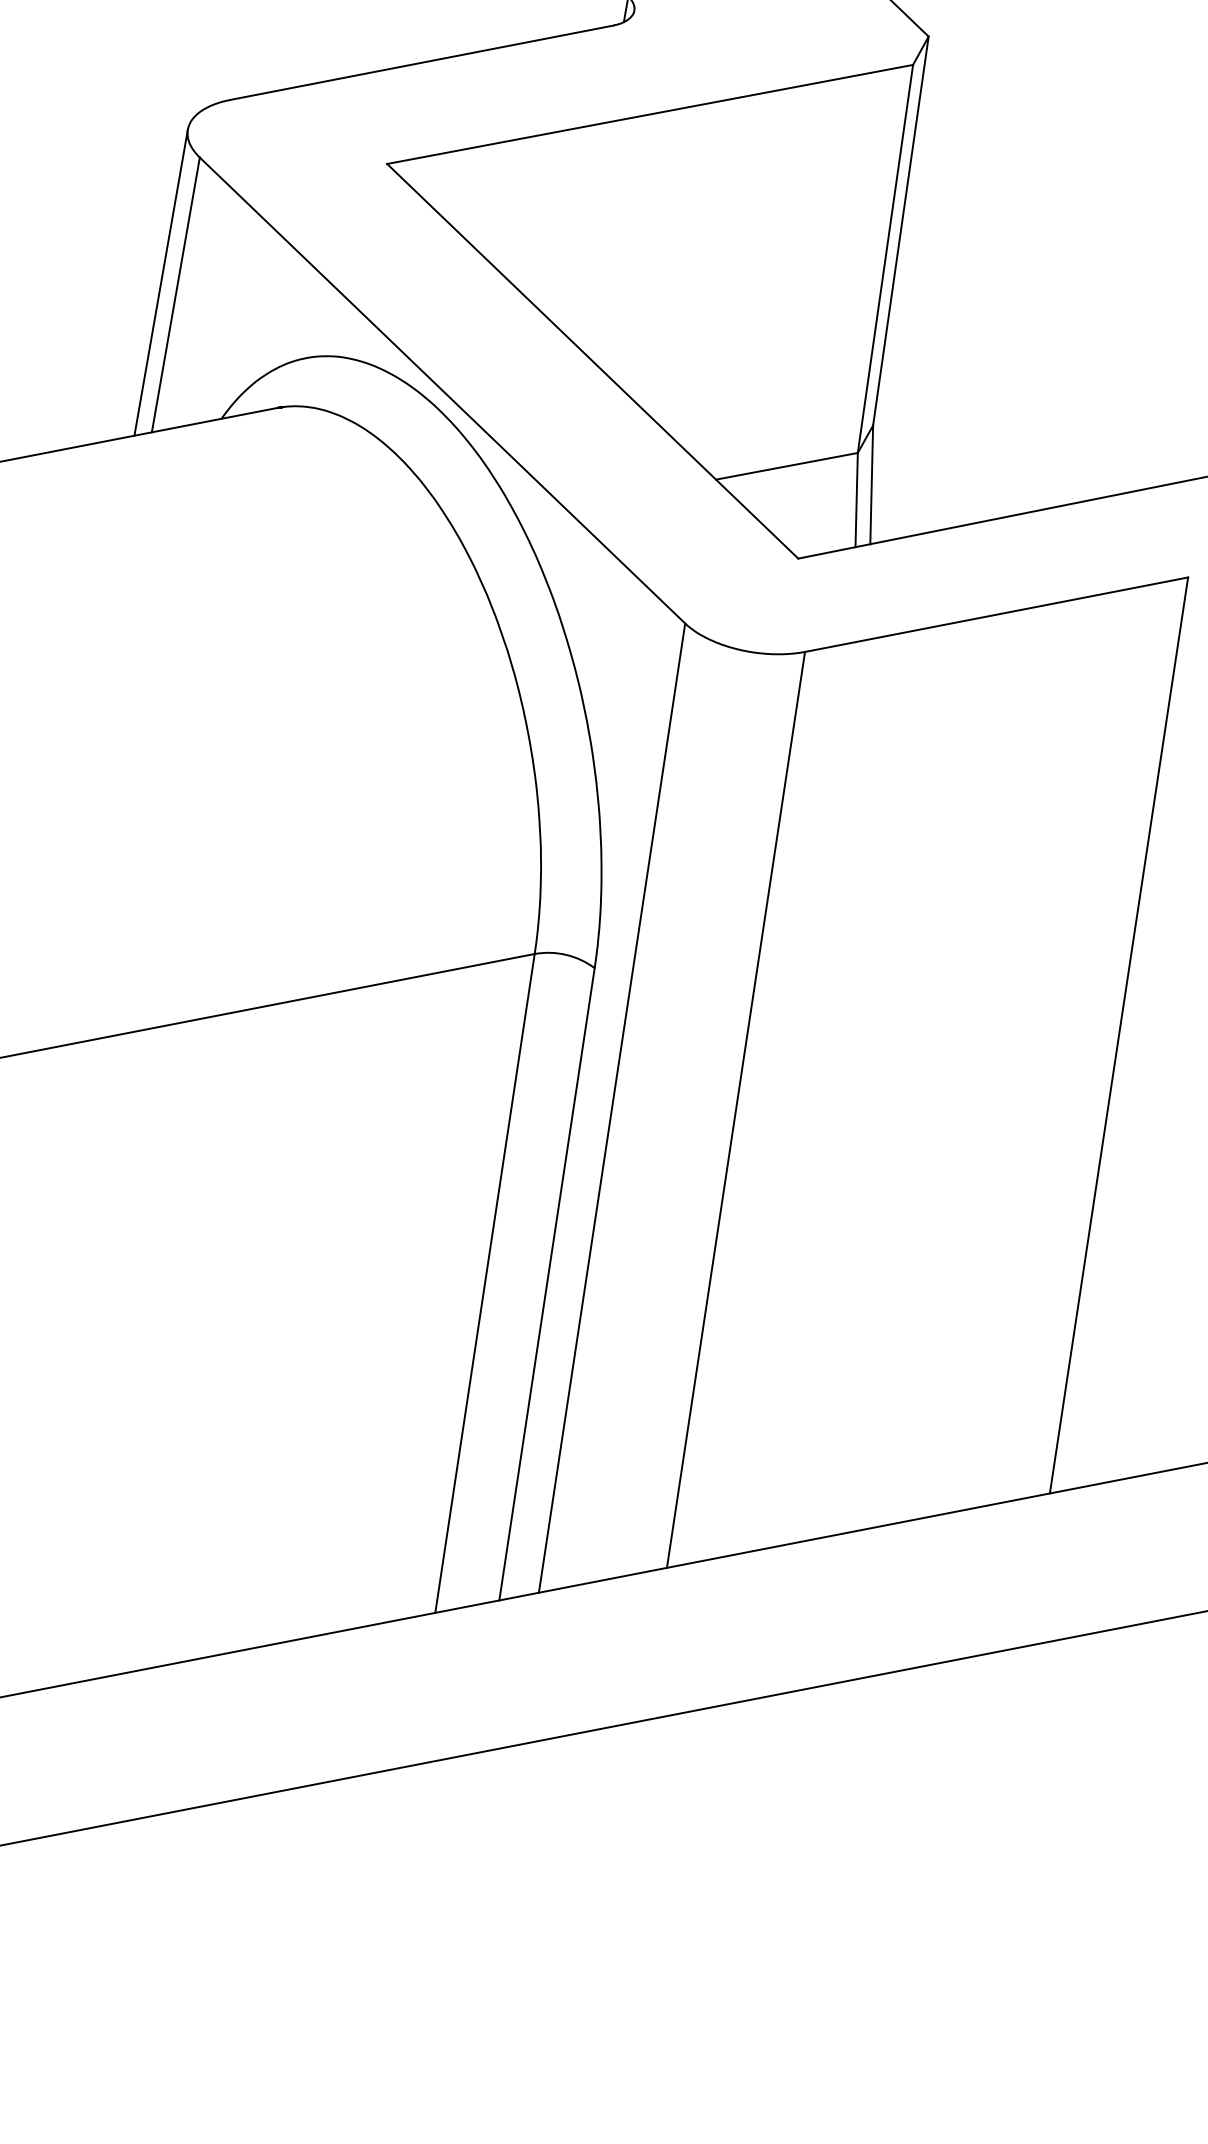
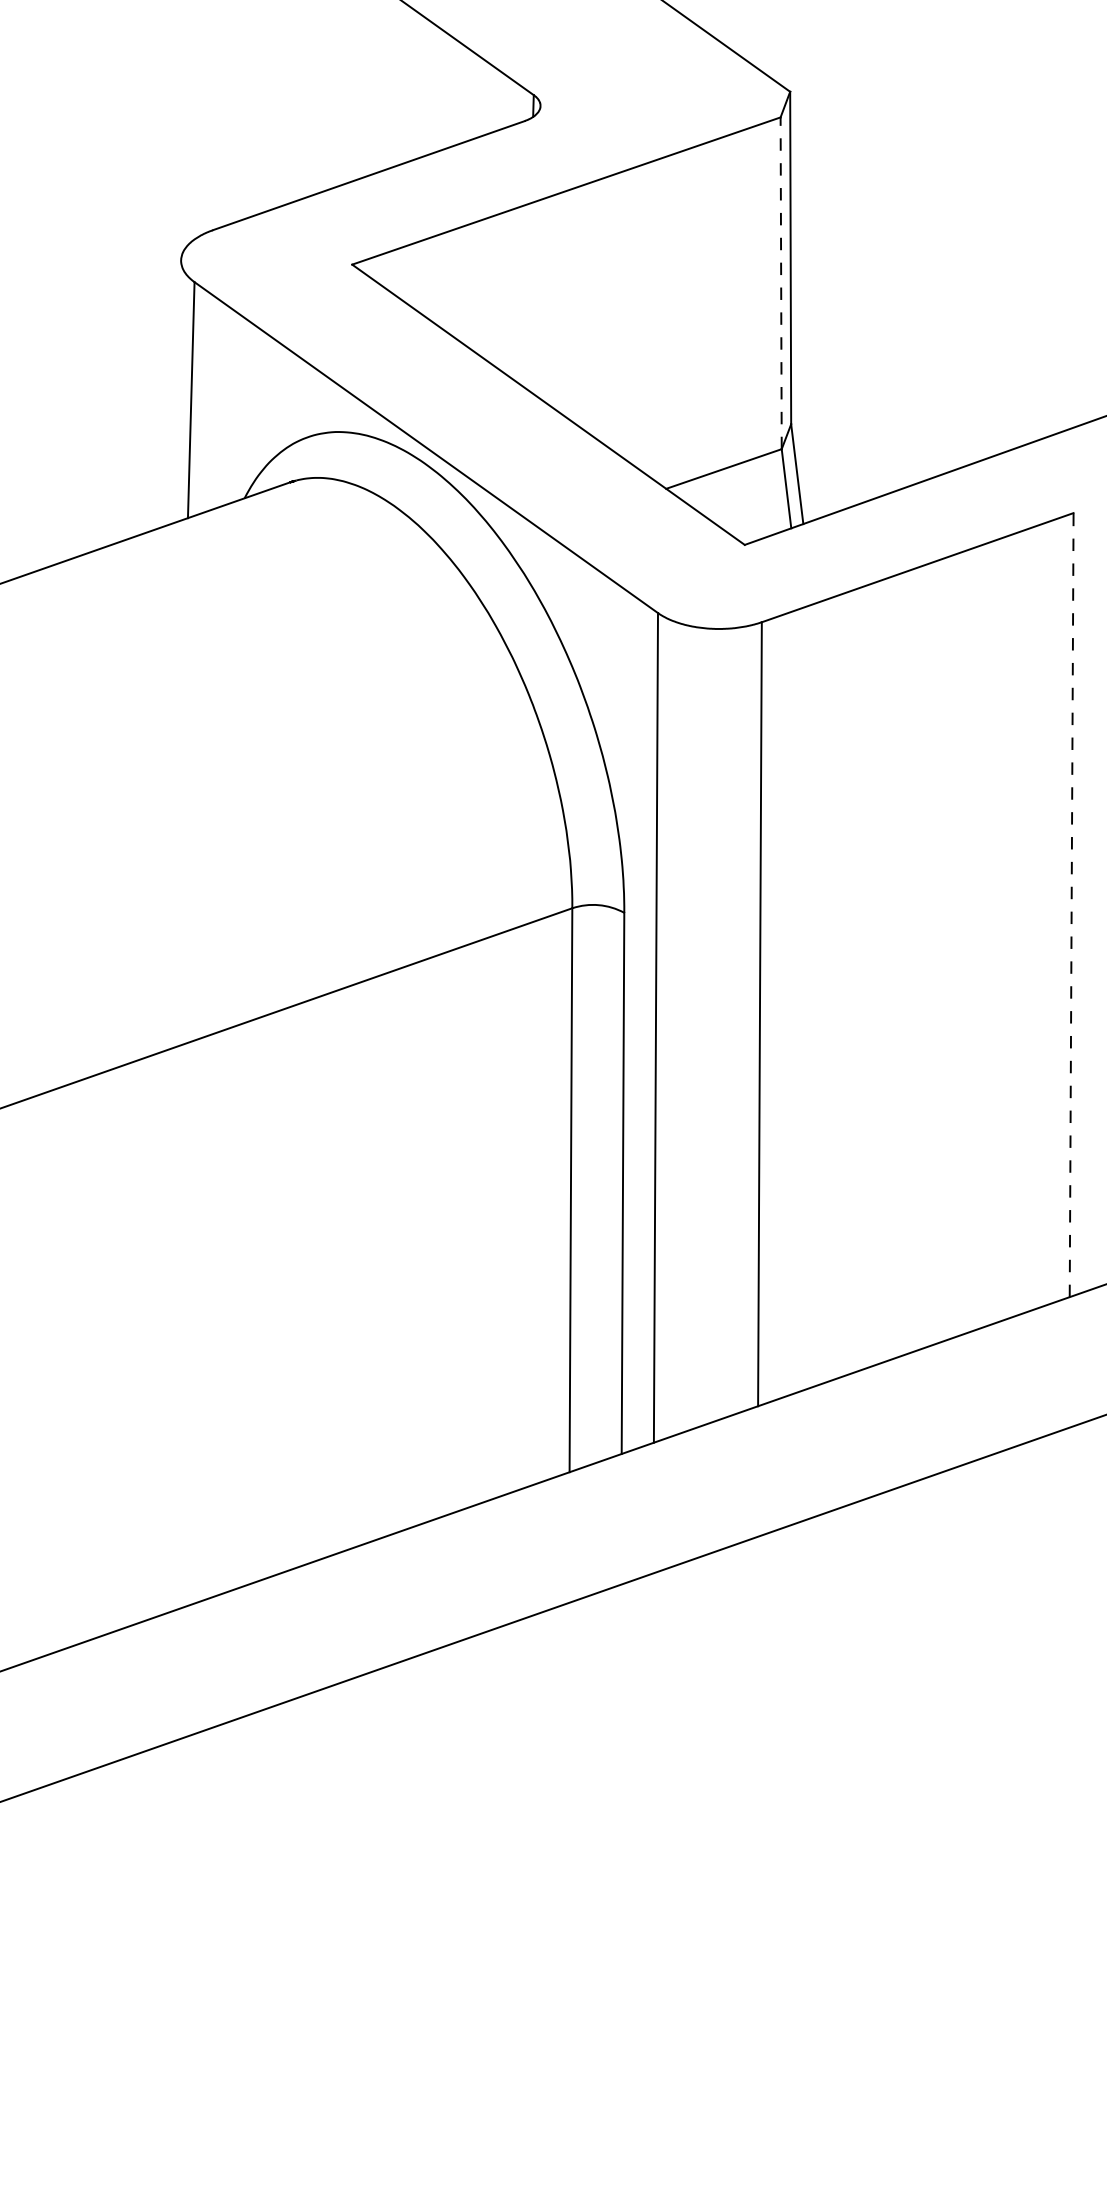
line: (885, 259) -> (781, 283), solid -> dashed
line: (161, 282) -> (177, 391), removed
line: (1118, 1034) -> (1071, 904), solid -> dashed

